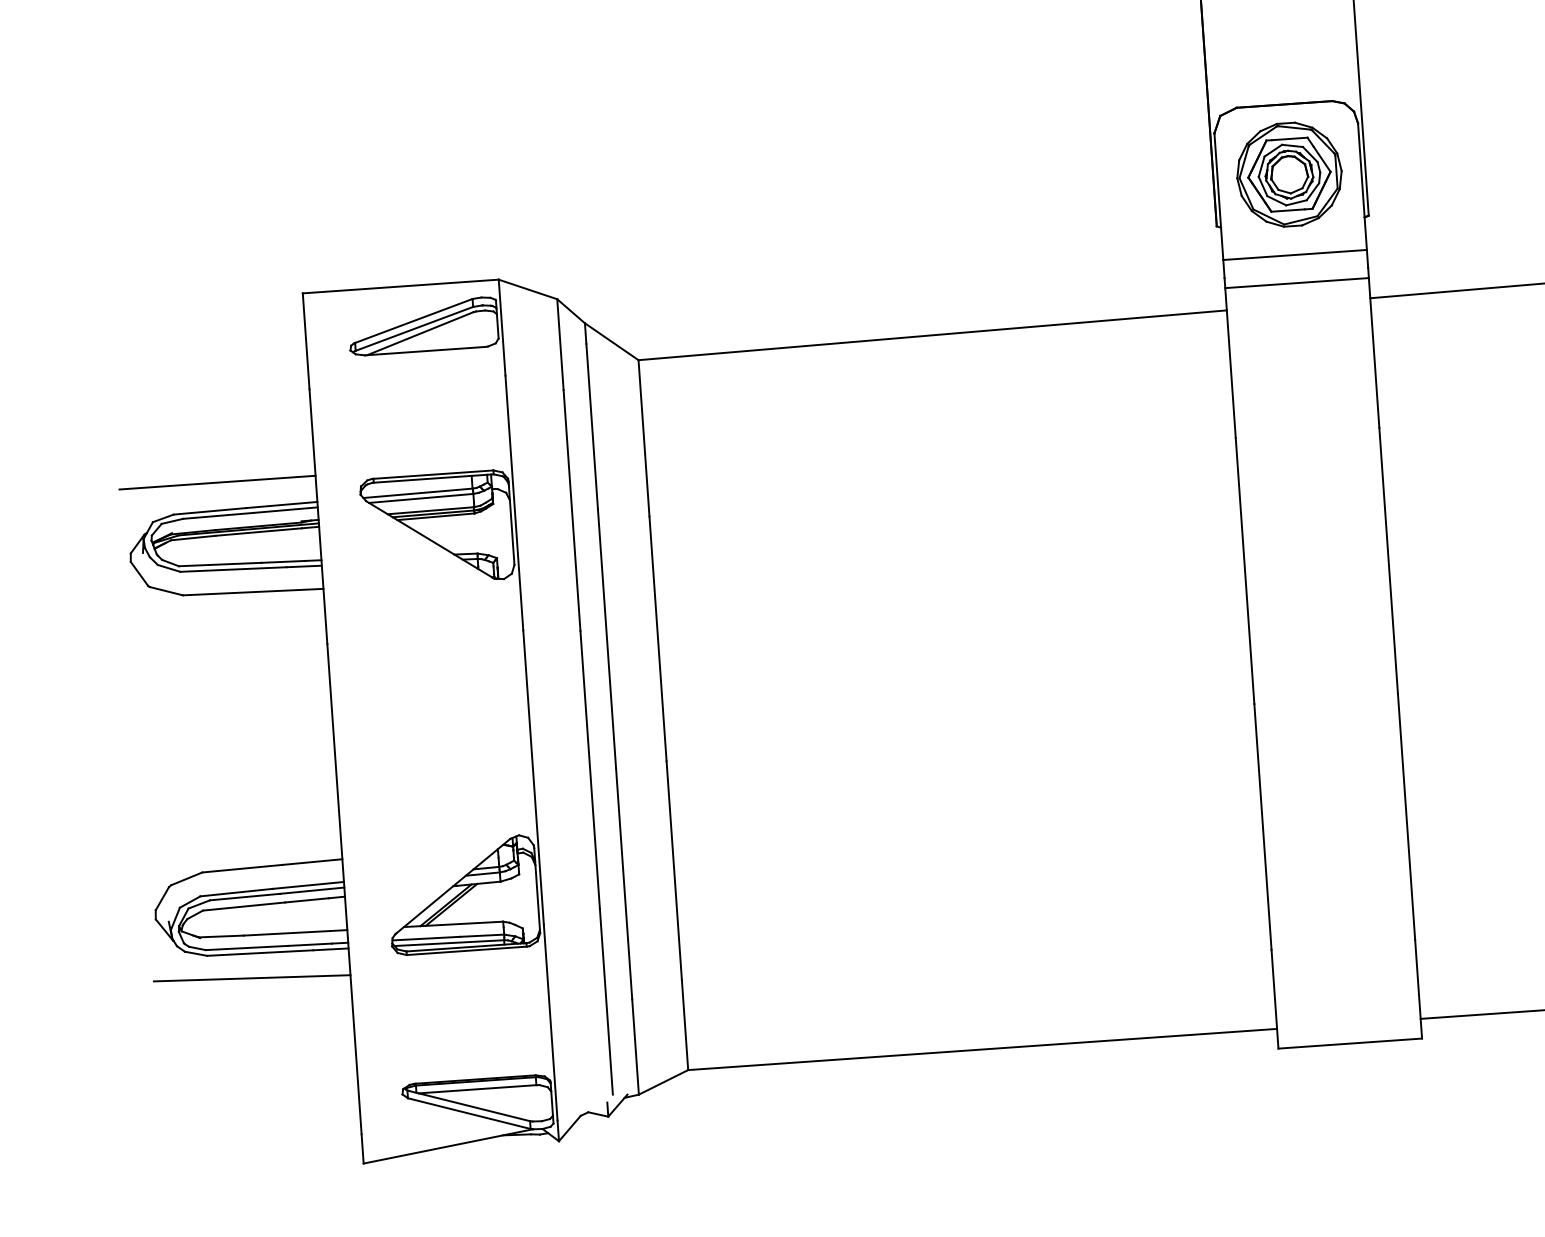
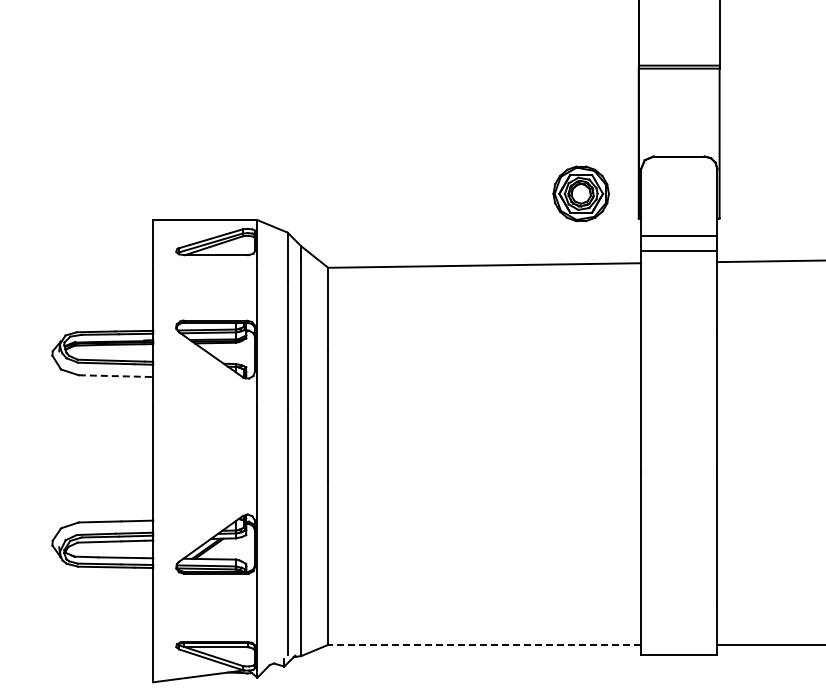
part: (1288, 174) -> (580, 193), moved
line: (217, 481) -> (101, 316), removed
line: (254, 592) -> (116, 376), solid -> dashed
line: (252, 978) -> (101, 580), removed
line: (982, 1048) -> (484, 644), solid -> dashed

